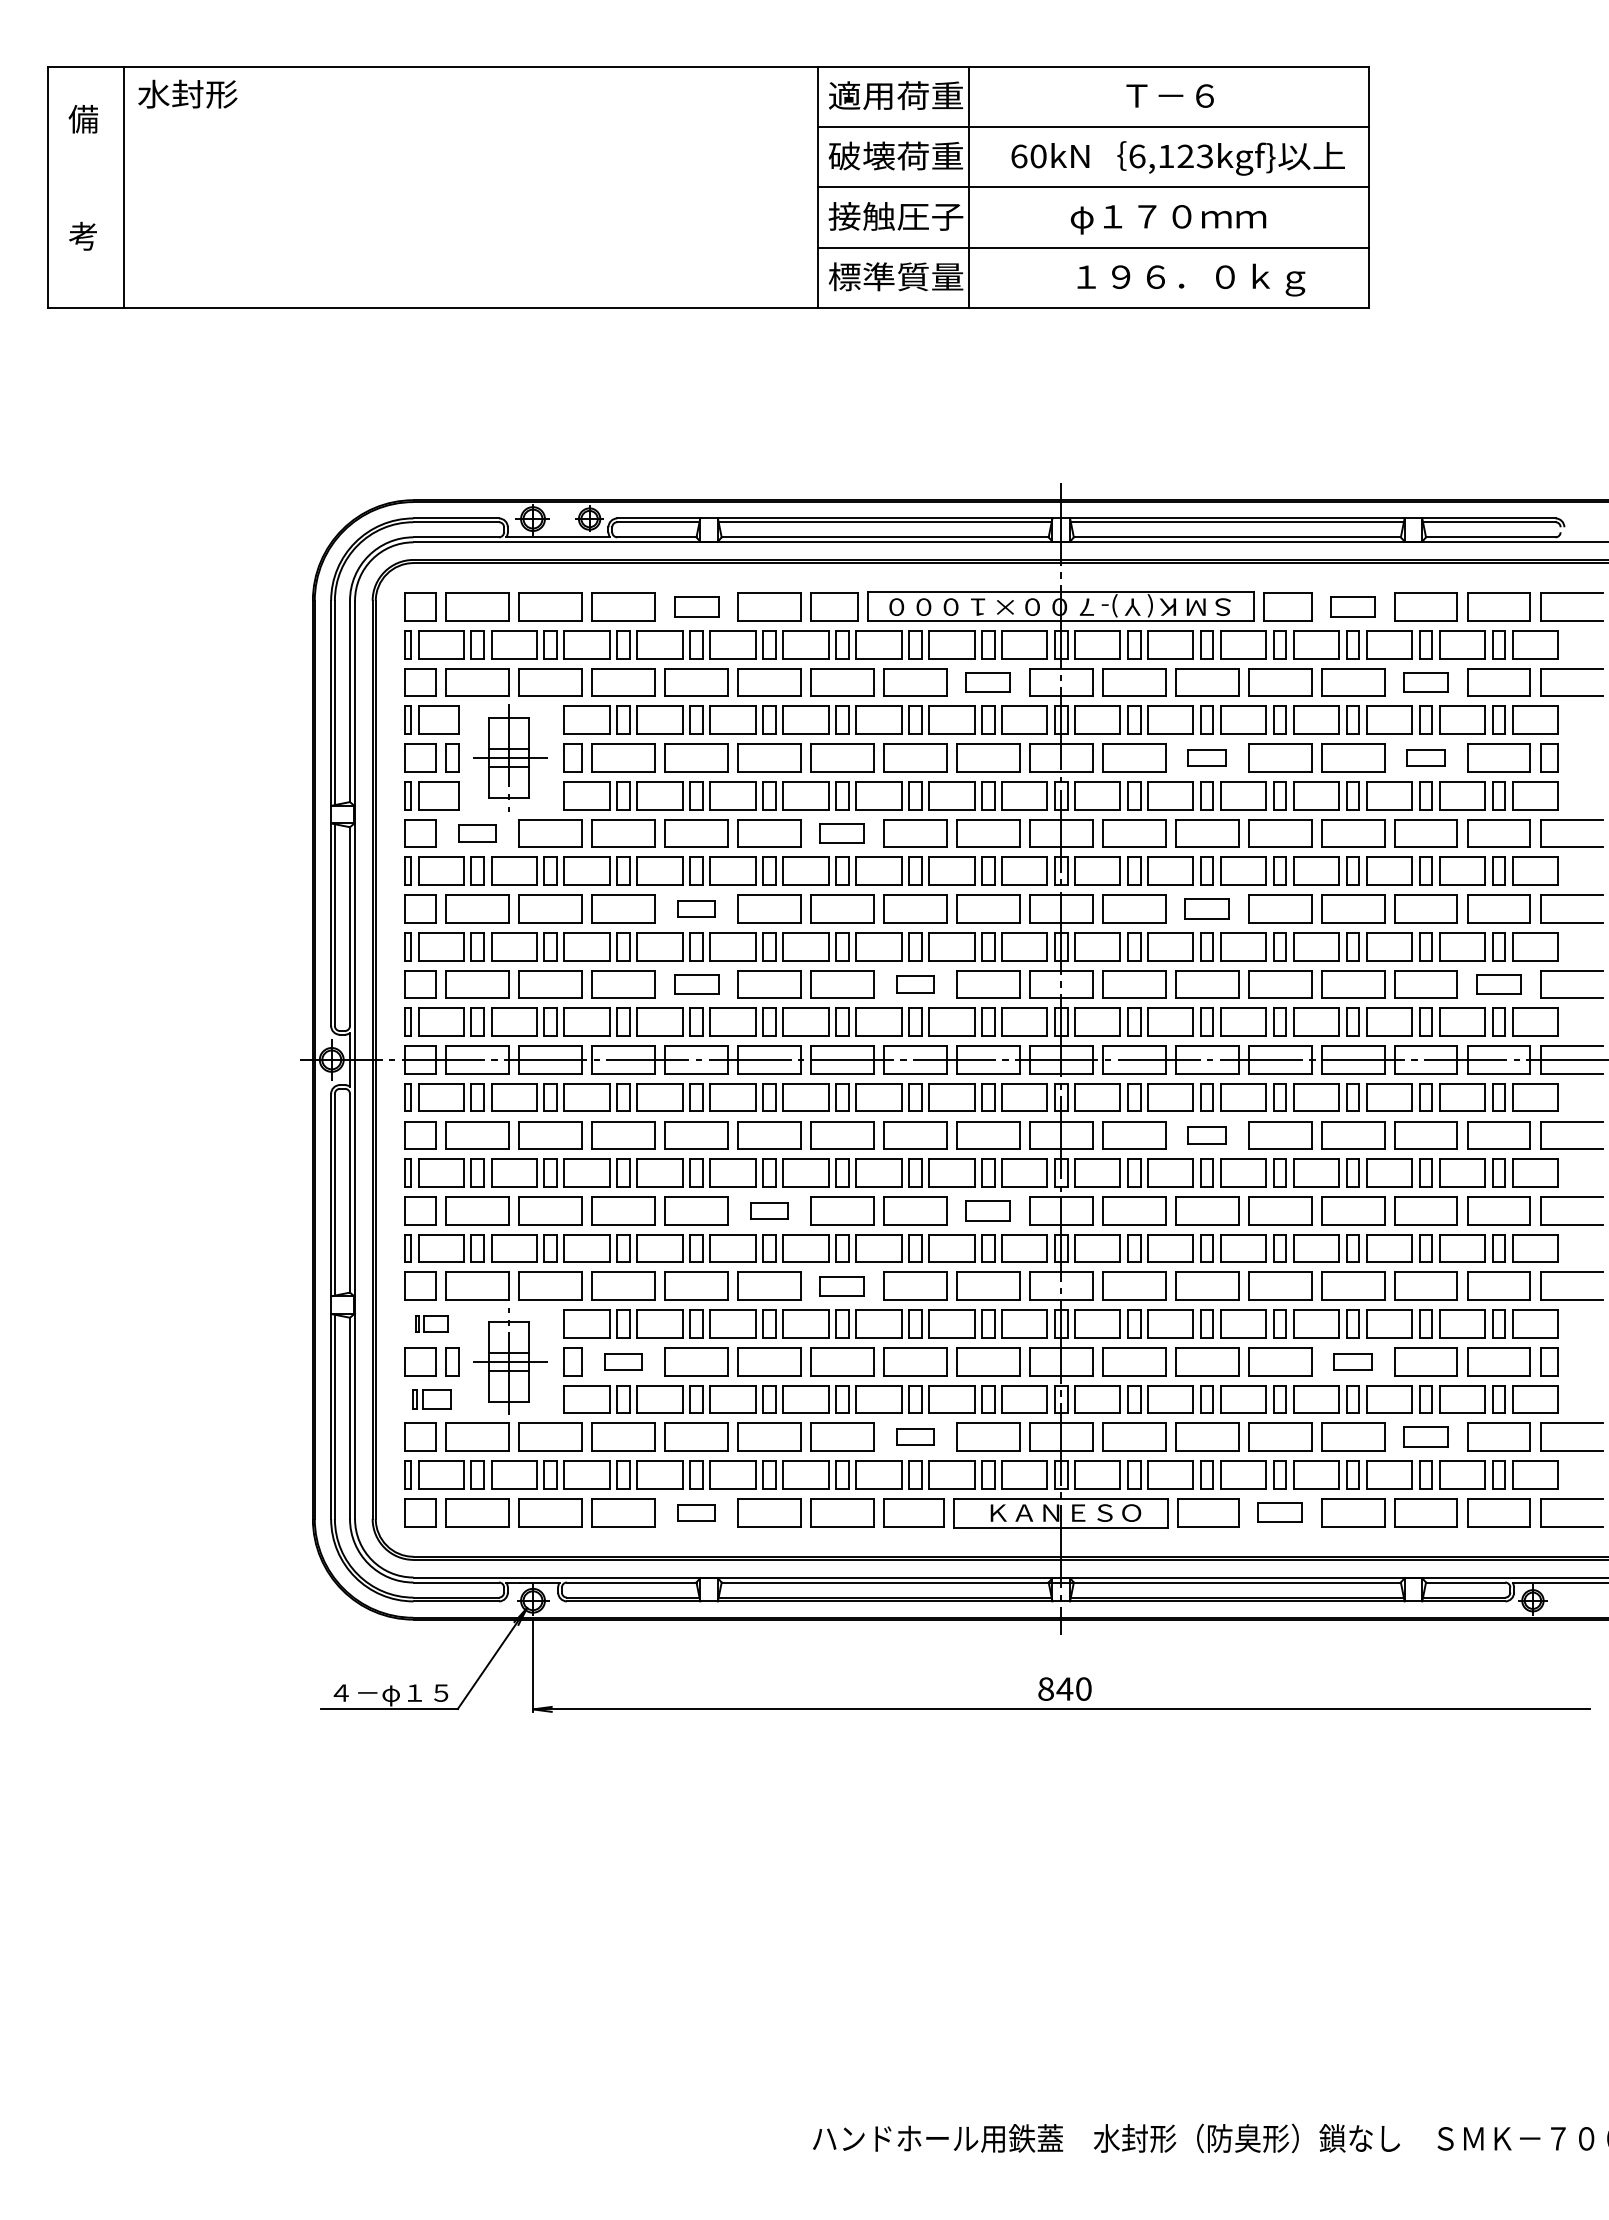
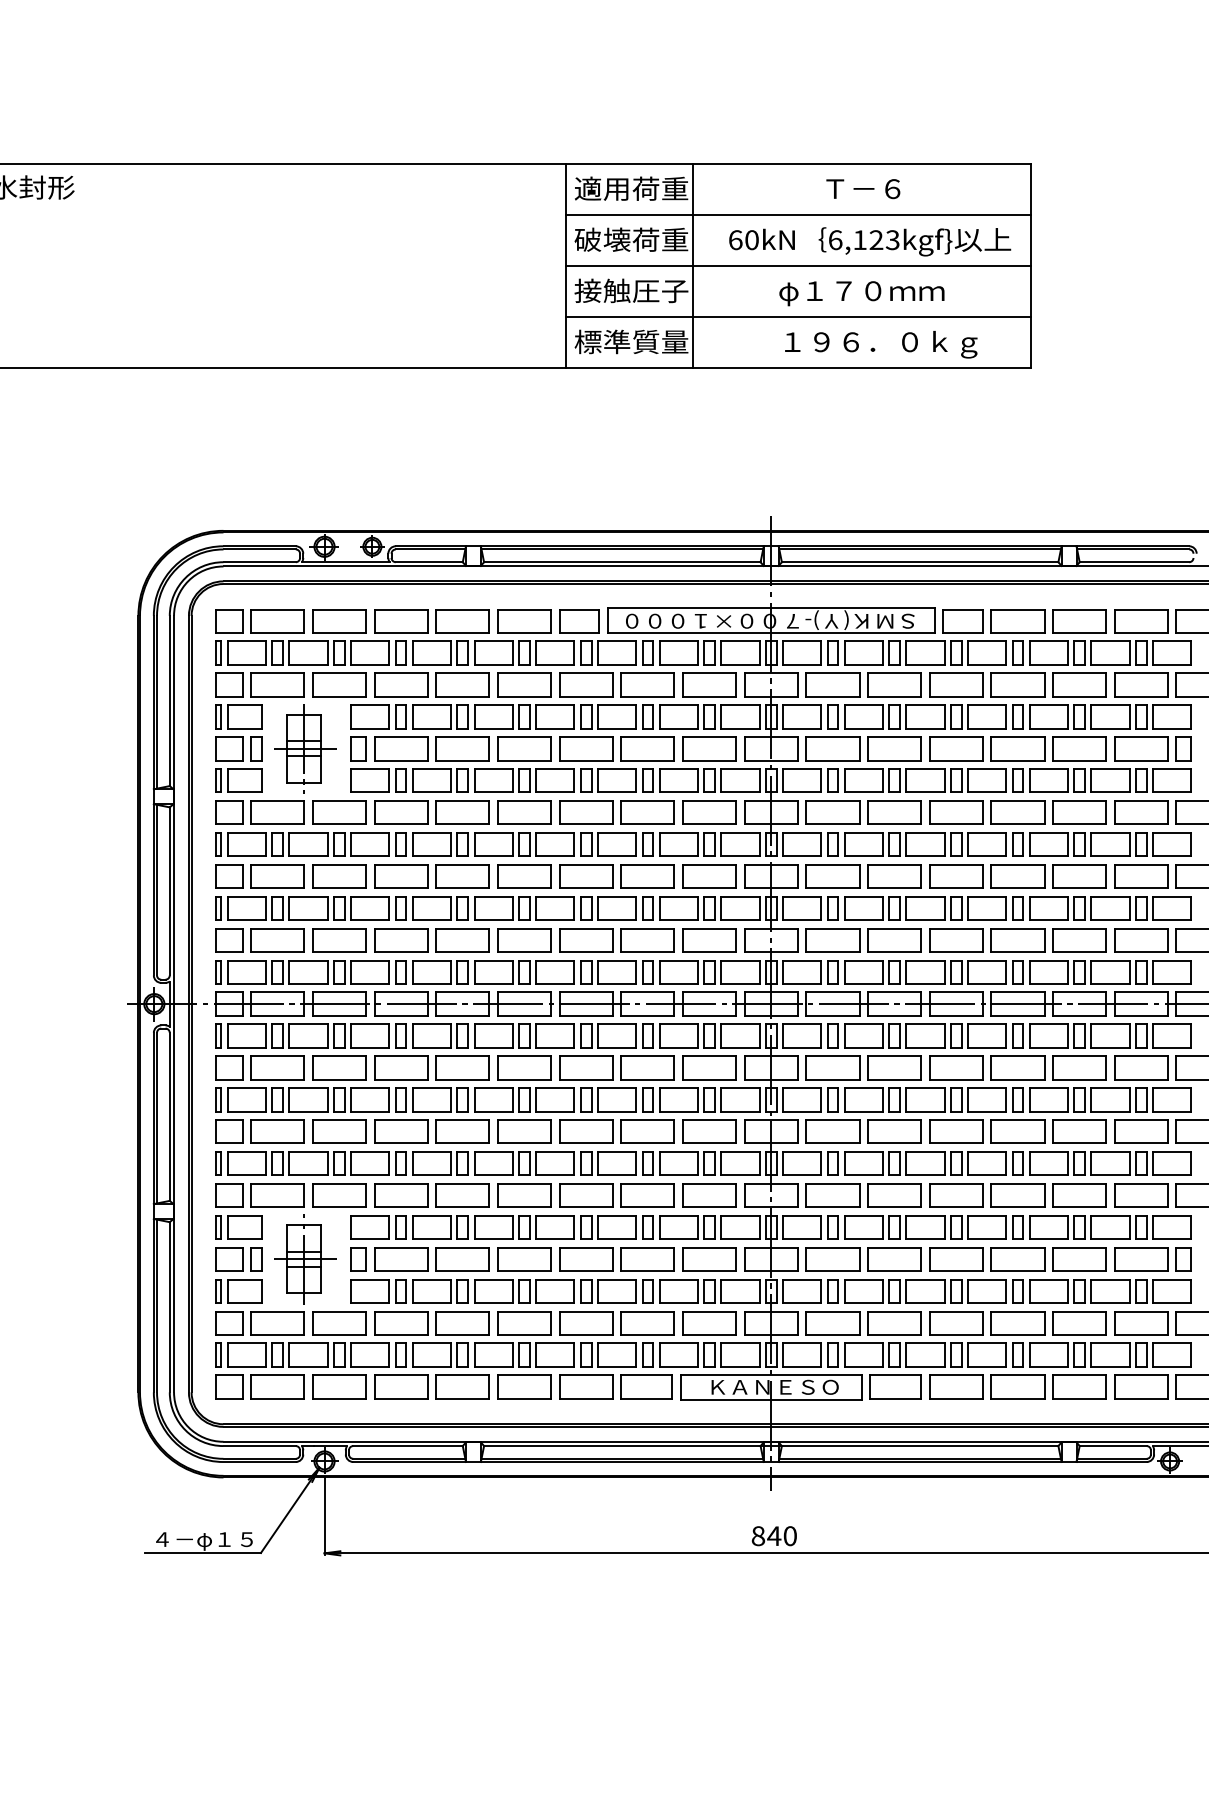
part: (696, 606) -> (462, 620), size x1.43
part: (1353, 606) -> (1018, 620), size x1.43
part: (988, 682) -> (709, 684), size x1.43
part: (1425, 682) -> (1079, 684), size x1.43
part: (1207, 757) -> (894, 748), size x1.67
part: (1425, 757) -> (1079, 748), size x1.67
part: (477, 833) -> (277, 812), size x1.67
part: (842, 833) -> (586, 812), size x1.43
part: (696, 908) -> (462, 876), size x1.67
part: (1207, 908) -> (894, 876), size x1.43
part: (696, 984) -> (462, 940), size x1.43
part: (915, 984) -> (647, 940), size x1.67
part: (1498, 984) -> (1140, 940), size x1.43
part: (1207, 1135) -> (894, 1068), size x1.67
part: (769, 1210) -> (524, 1131), size x1.67
part: (988, 1210) -> (709, 1131), size x1.43
part: (842, 1285) -> (586, 1194), size x1.43
part: (431, 1323) -> (238, 1227), size x1.67
part: (623, 1361) -> (401, 1259), size x1.67
part: (1353, 1361) -> (1018, 1259), size x1.67
part: (431, 1399) -> (238, 1291), size x1.43
part: (915, 1436) -> (647, 1322), size x1.67
part: (1425, 1436) -> (1079, 1322), size x1.43
part: (696, 1512) -> (462, 1386), size x1.67
part: (1280, 1512) -> (956, 1386), size x1.43

